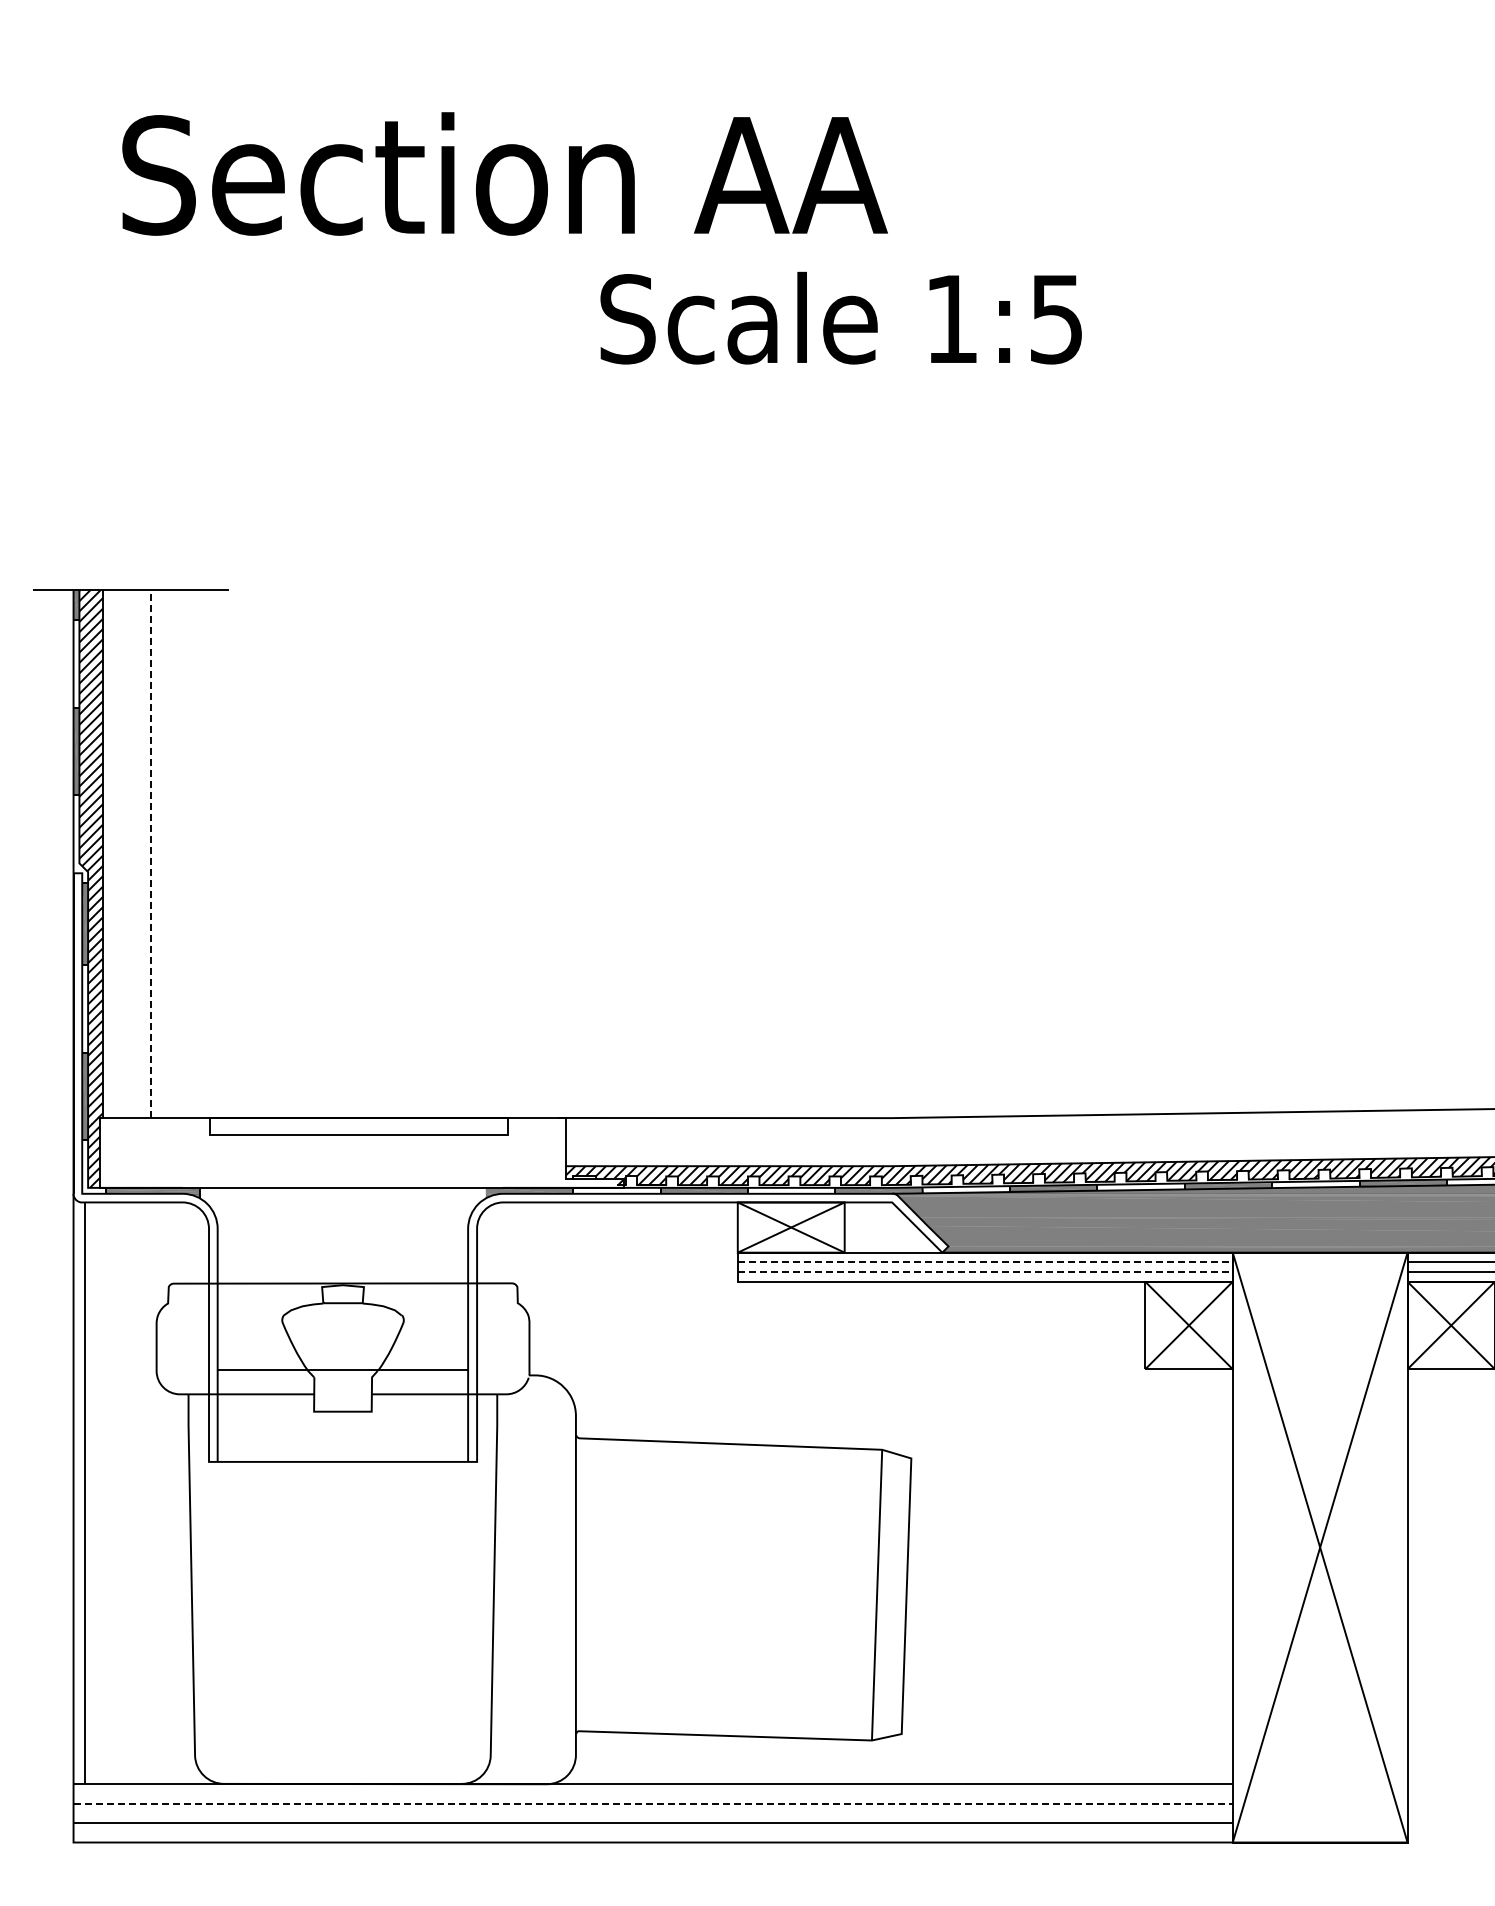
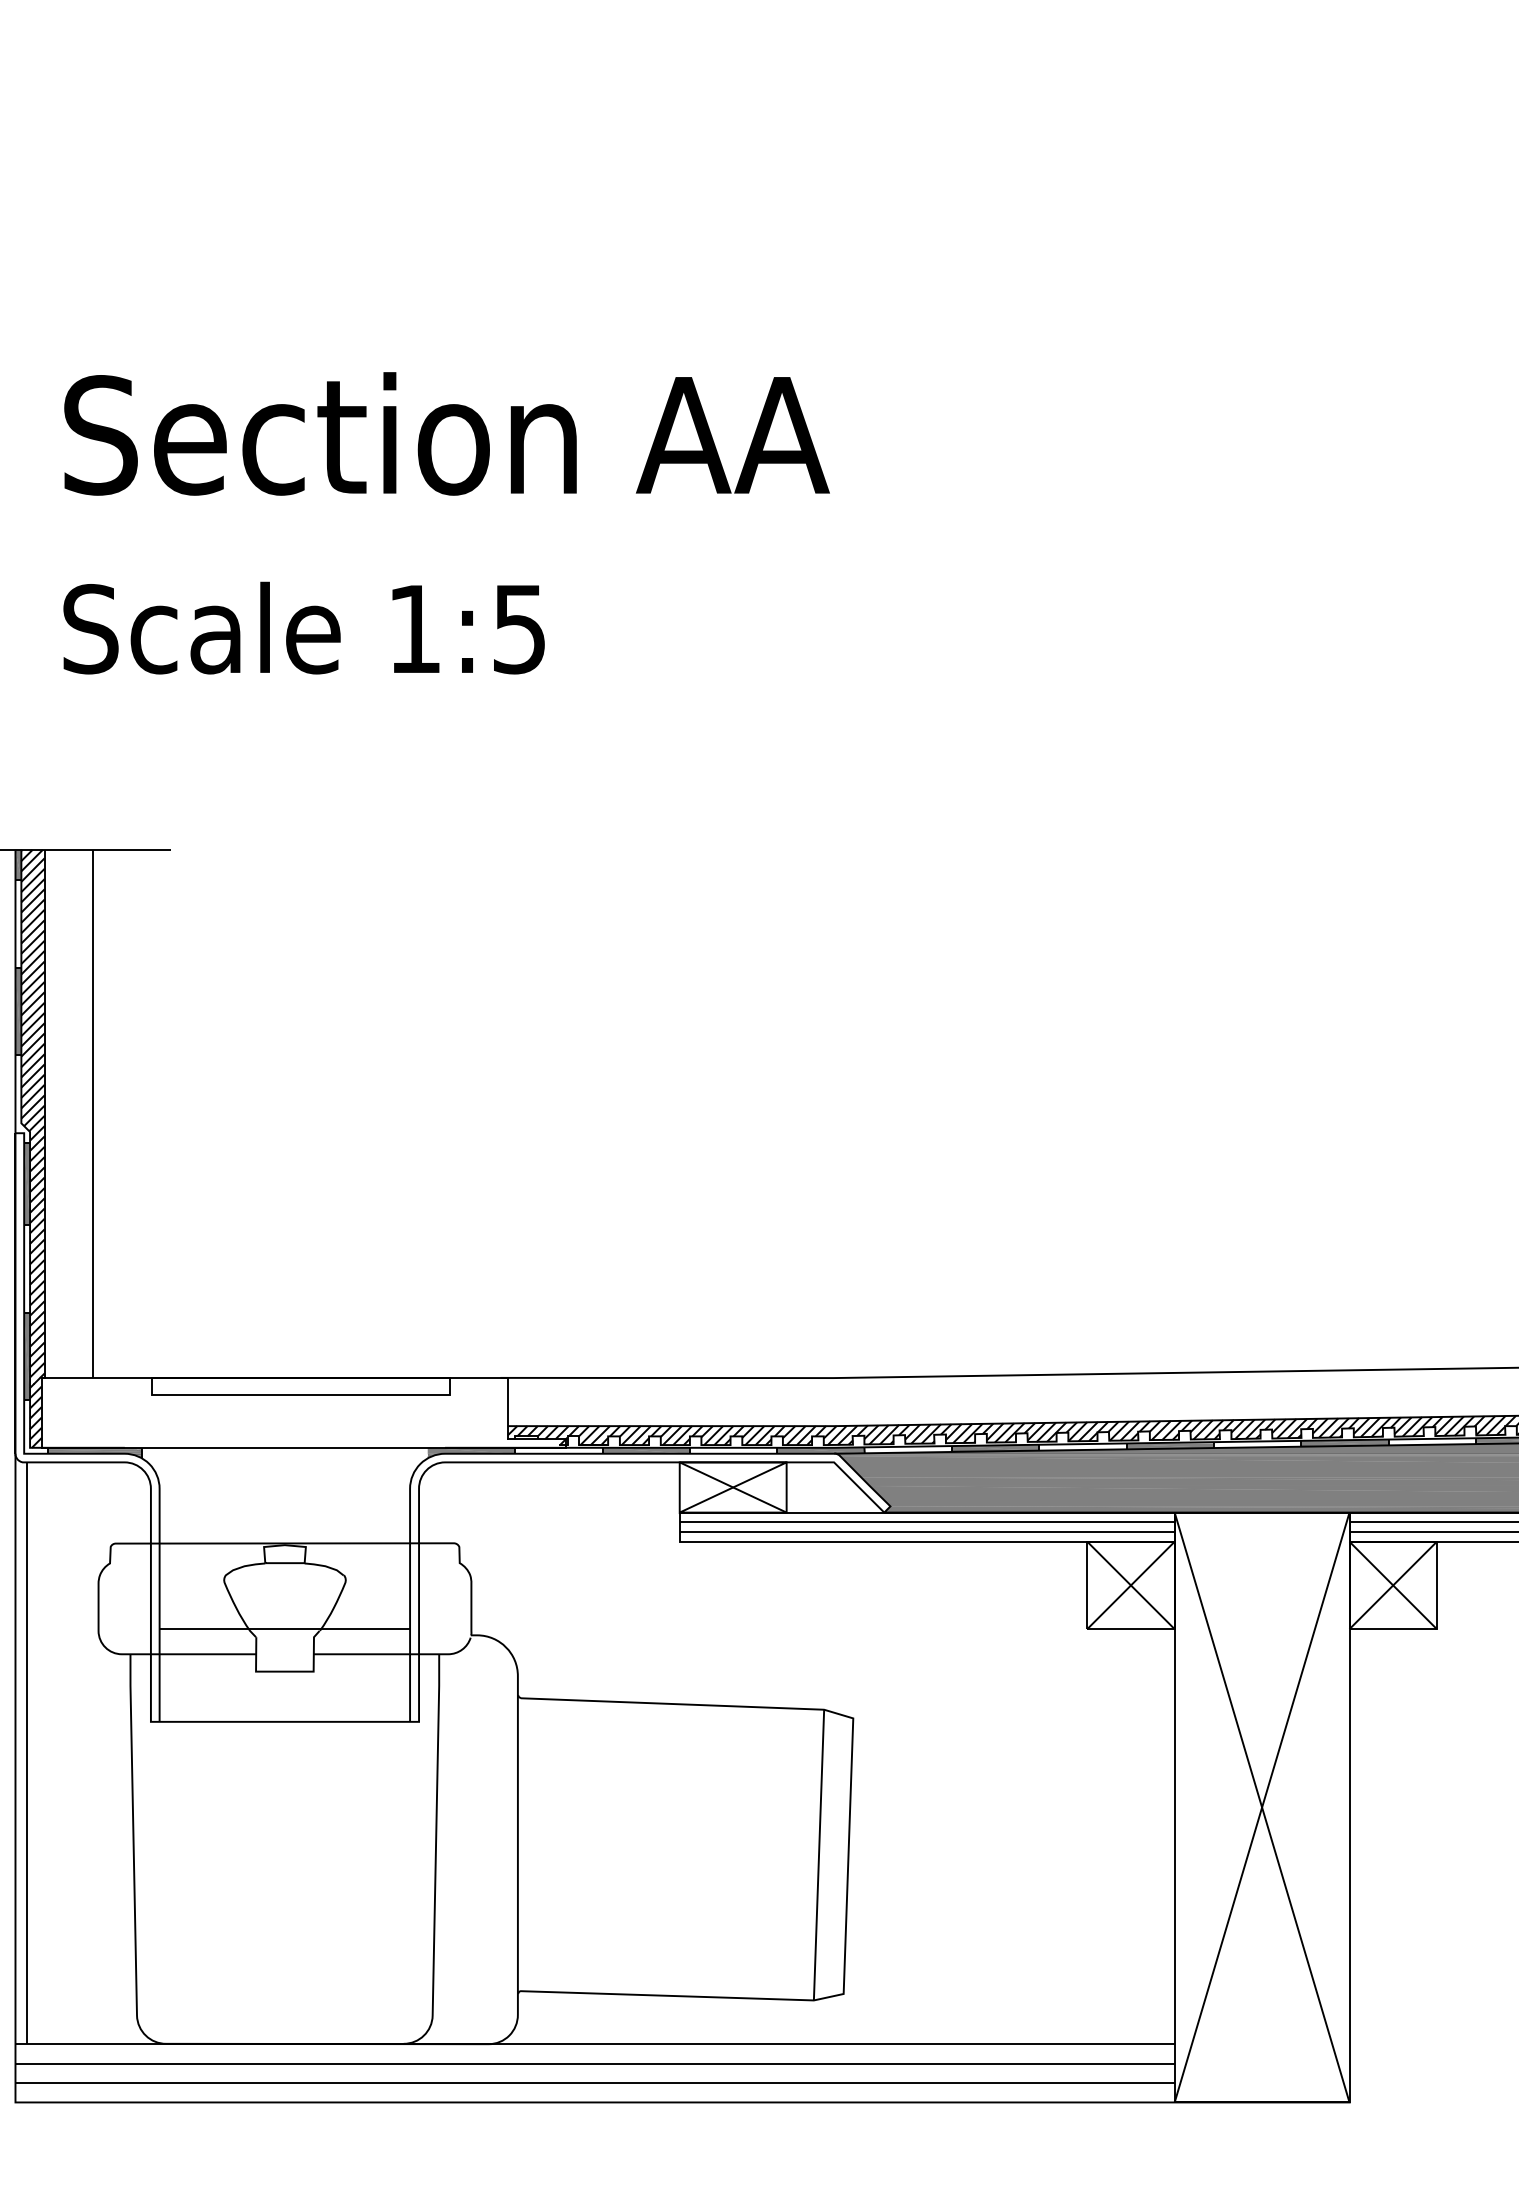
text: (840, 317) -> (303, 627), moved
line: (150, 853) -> (92, 1113), dashed -> solid
line: (985, 1262) -> (927, 1522), dashed -> solid
line: (985, 1272) -> (927, 1532), dashed -> solid
line: (653, 1803) -> (595, 2063), dashed -> solid

